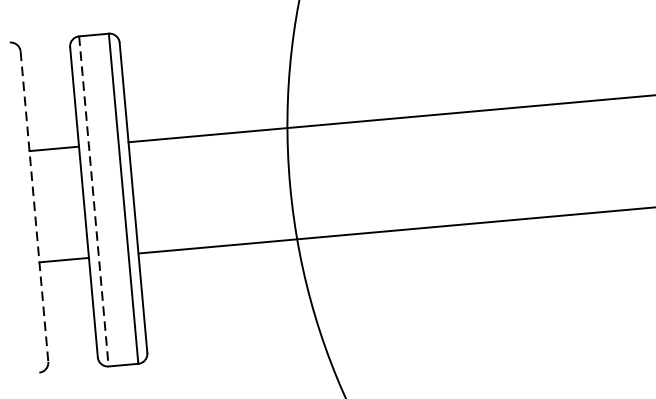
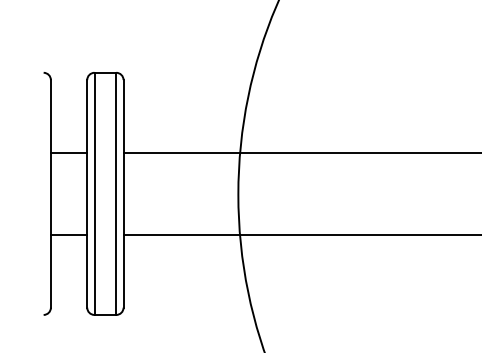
line: (93, 202) -> (94, 194), dashed -> solid
line: (33, 206) -> (50, 193), dashed -> solid

